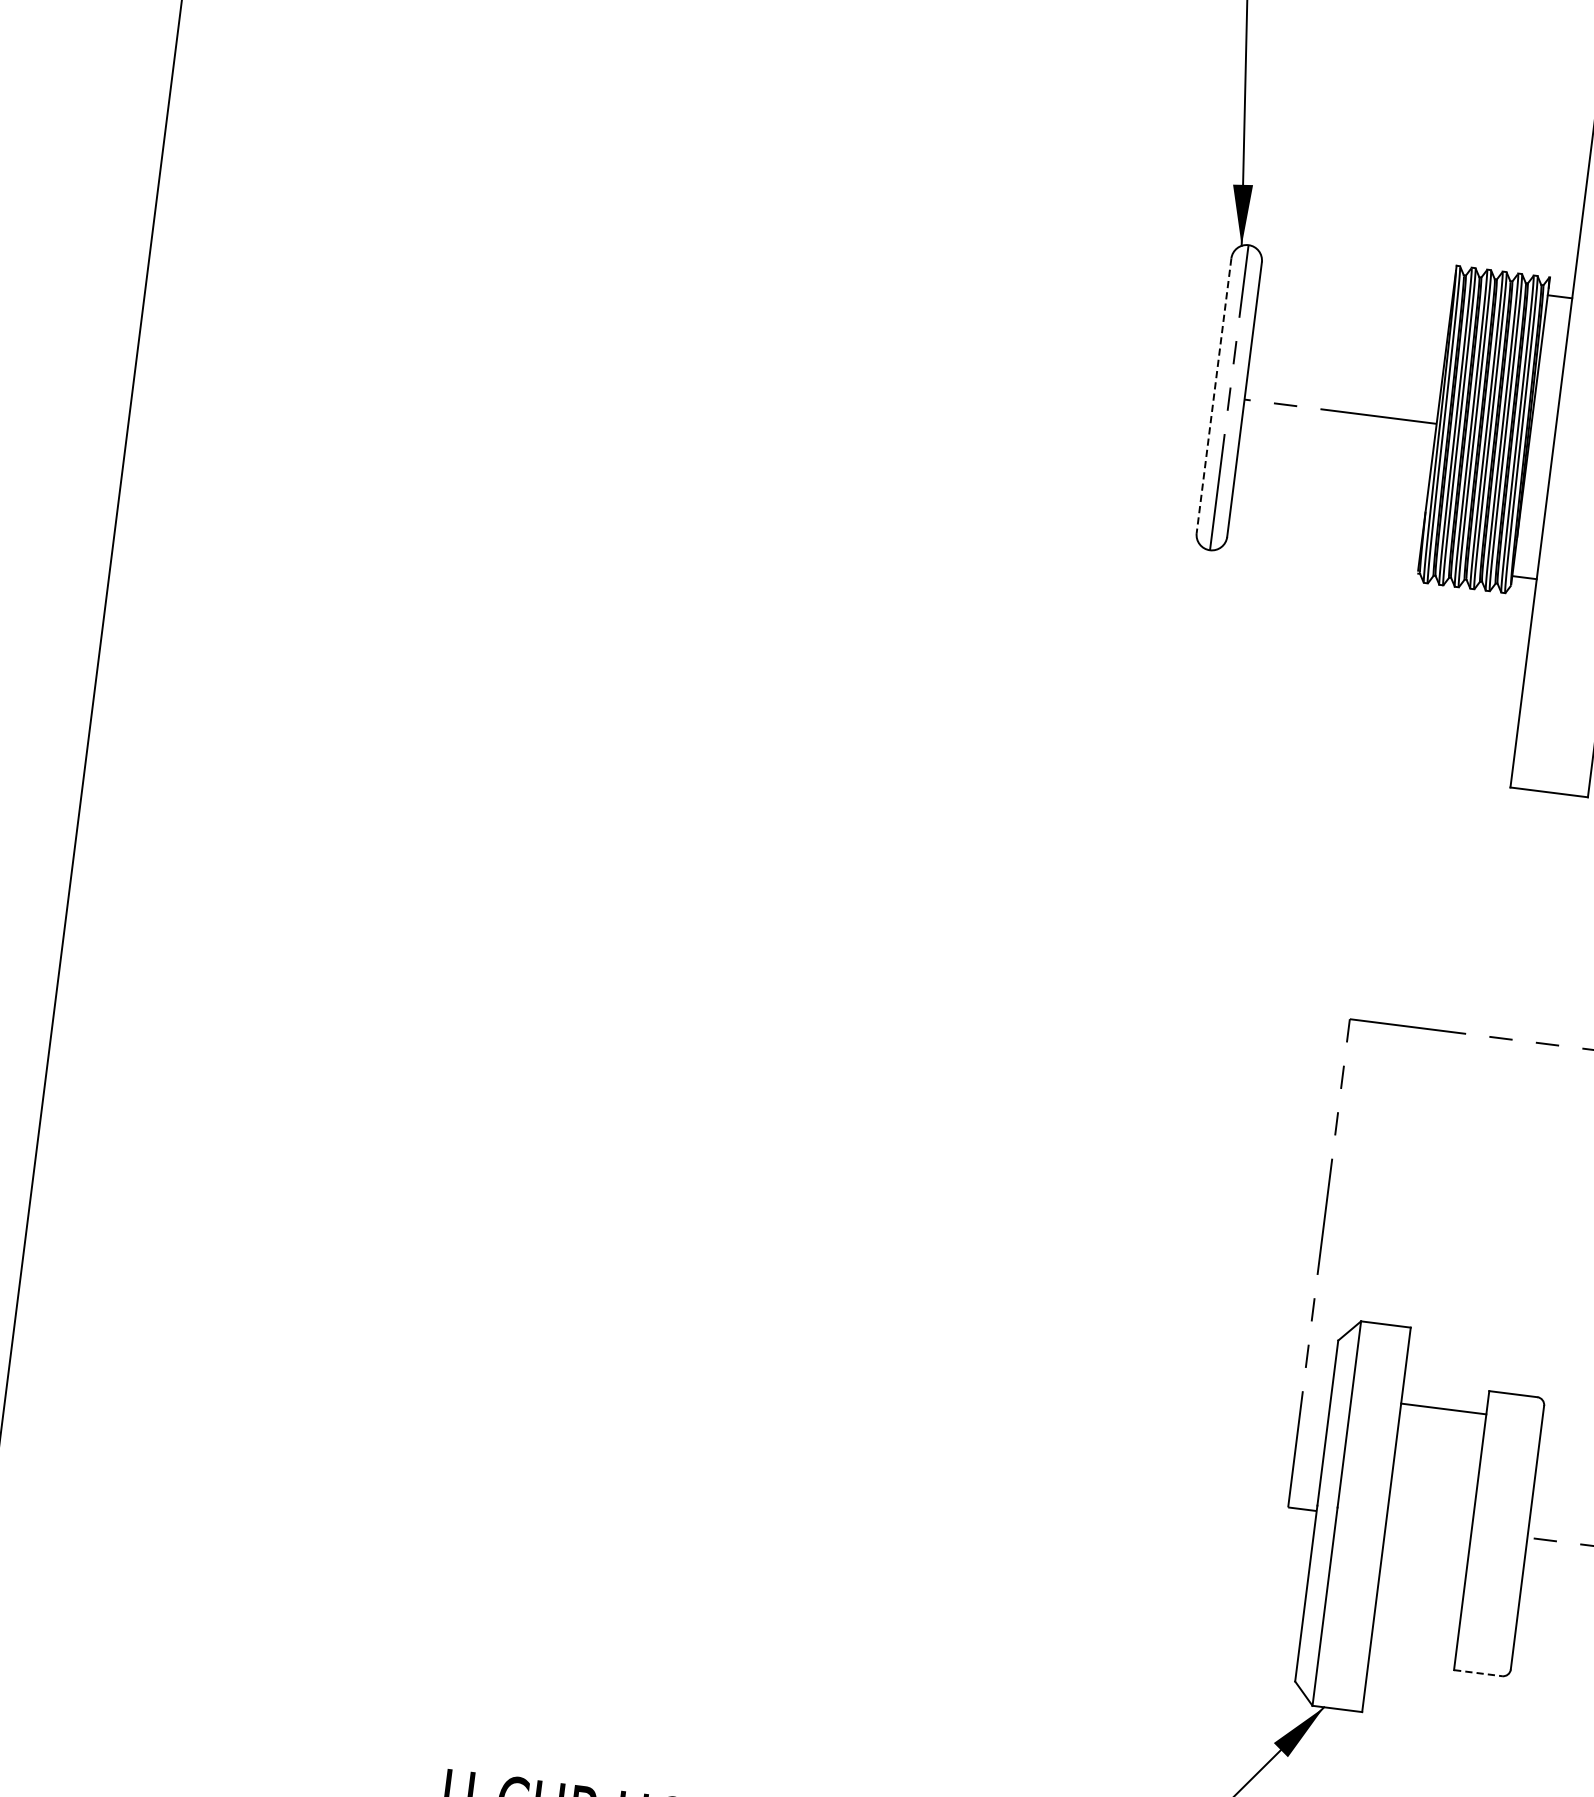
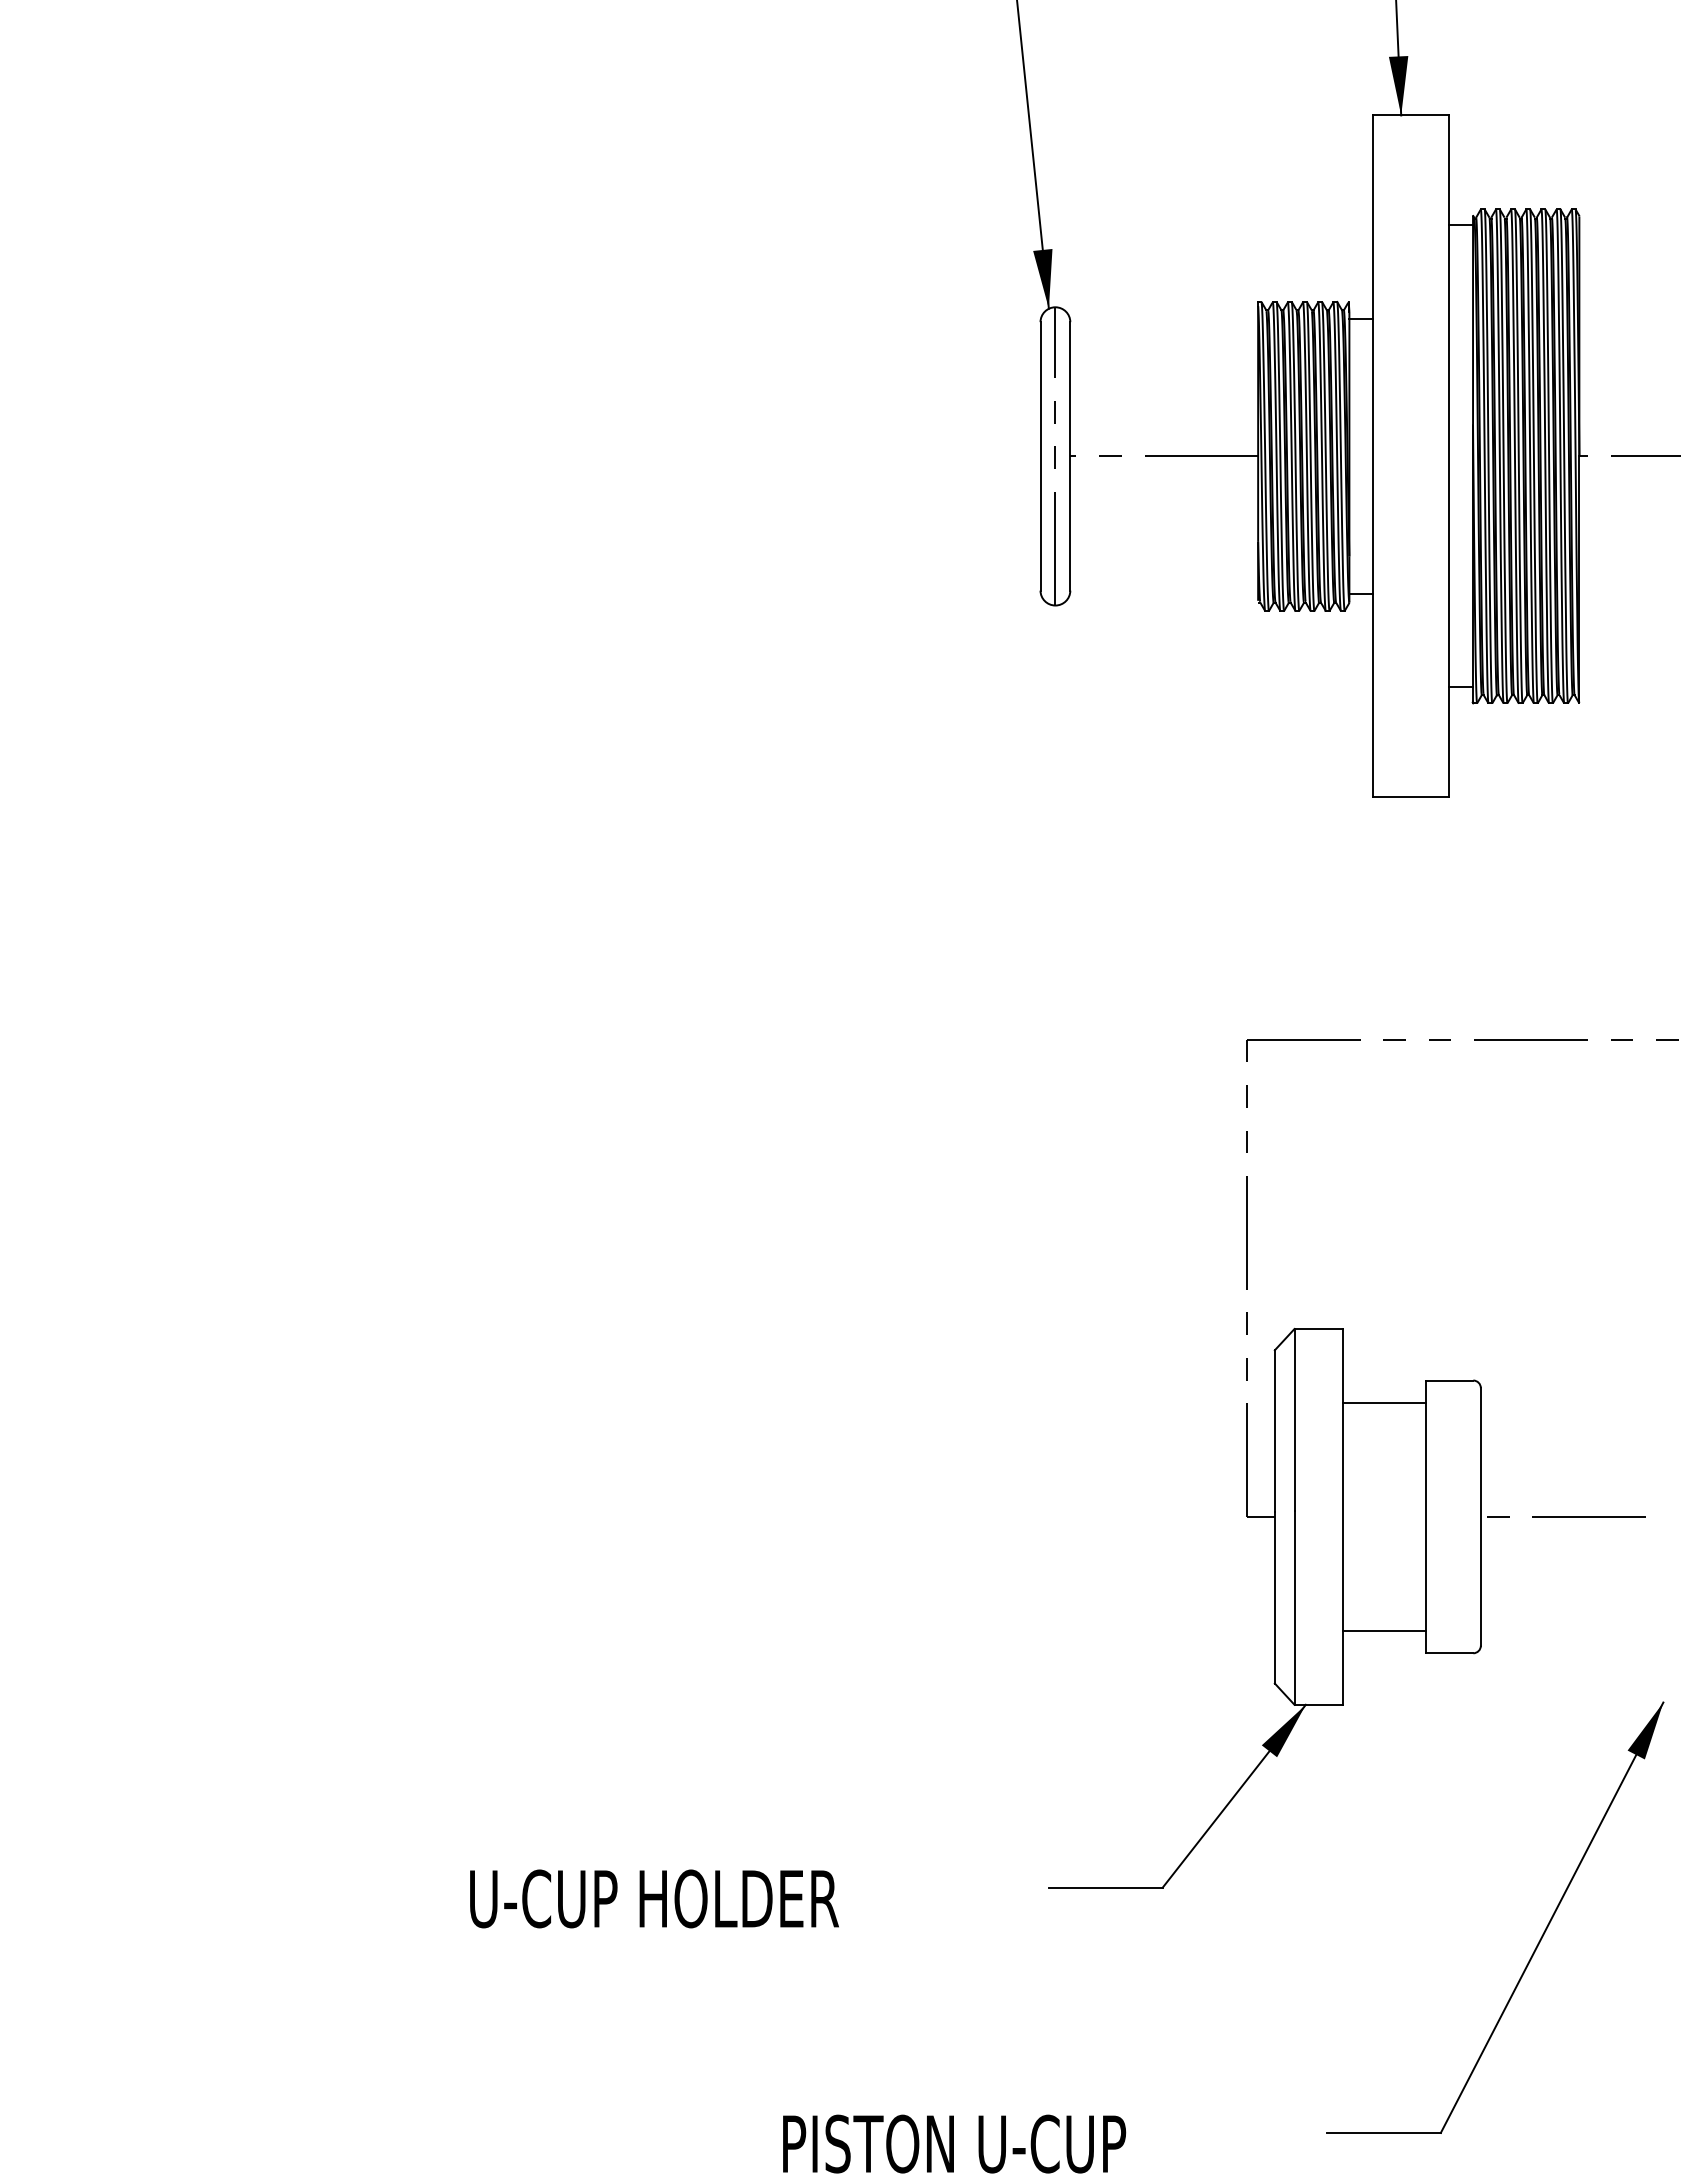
line: (1214, 395) -> (1040, 456), dashed -> solid
line: (1414, 1641) -> (1384, 1630), added
line: (1478, 1673) -> (1450, 1653), dashed -> solid

